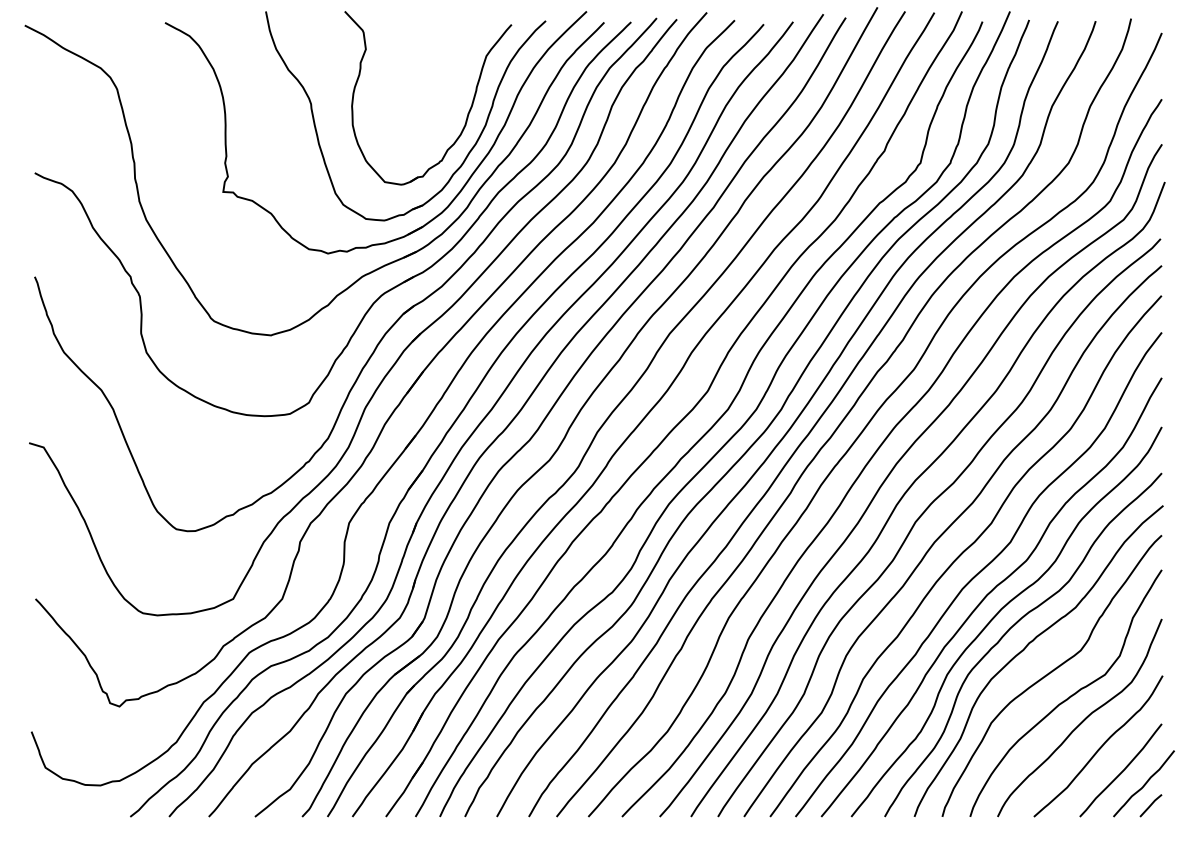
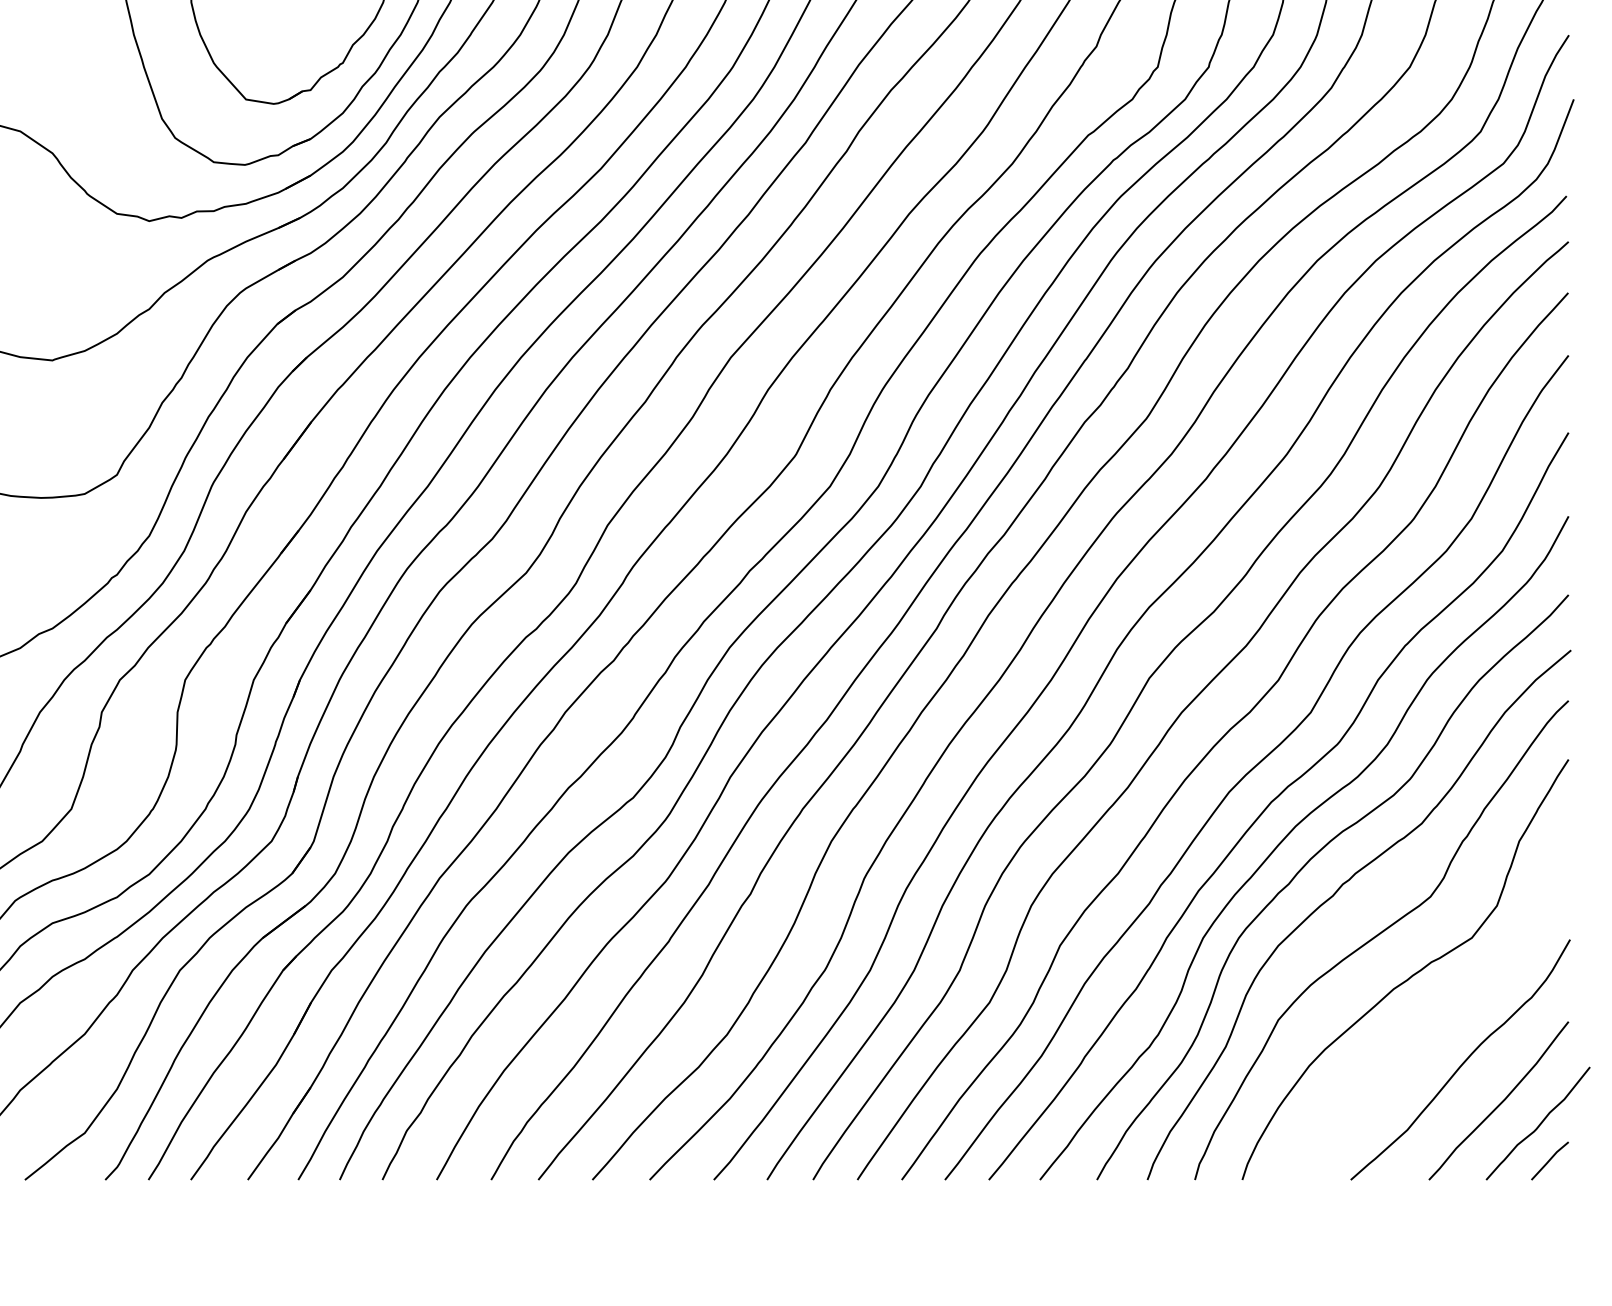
curve: (1082, 720) -> (1433, 1015), removed

